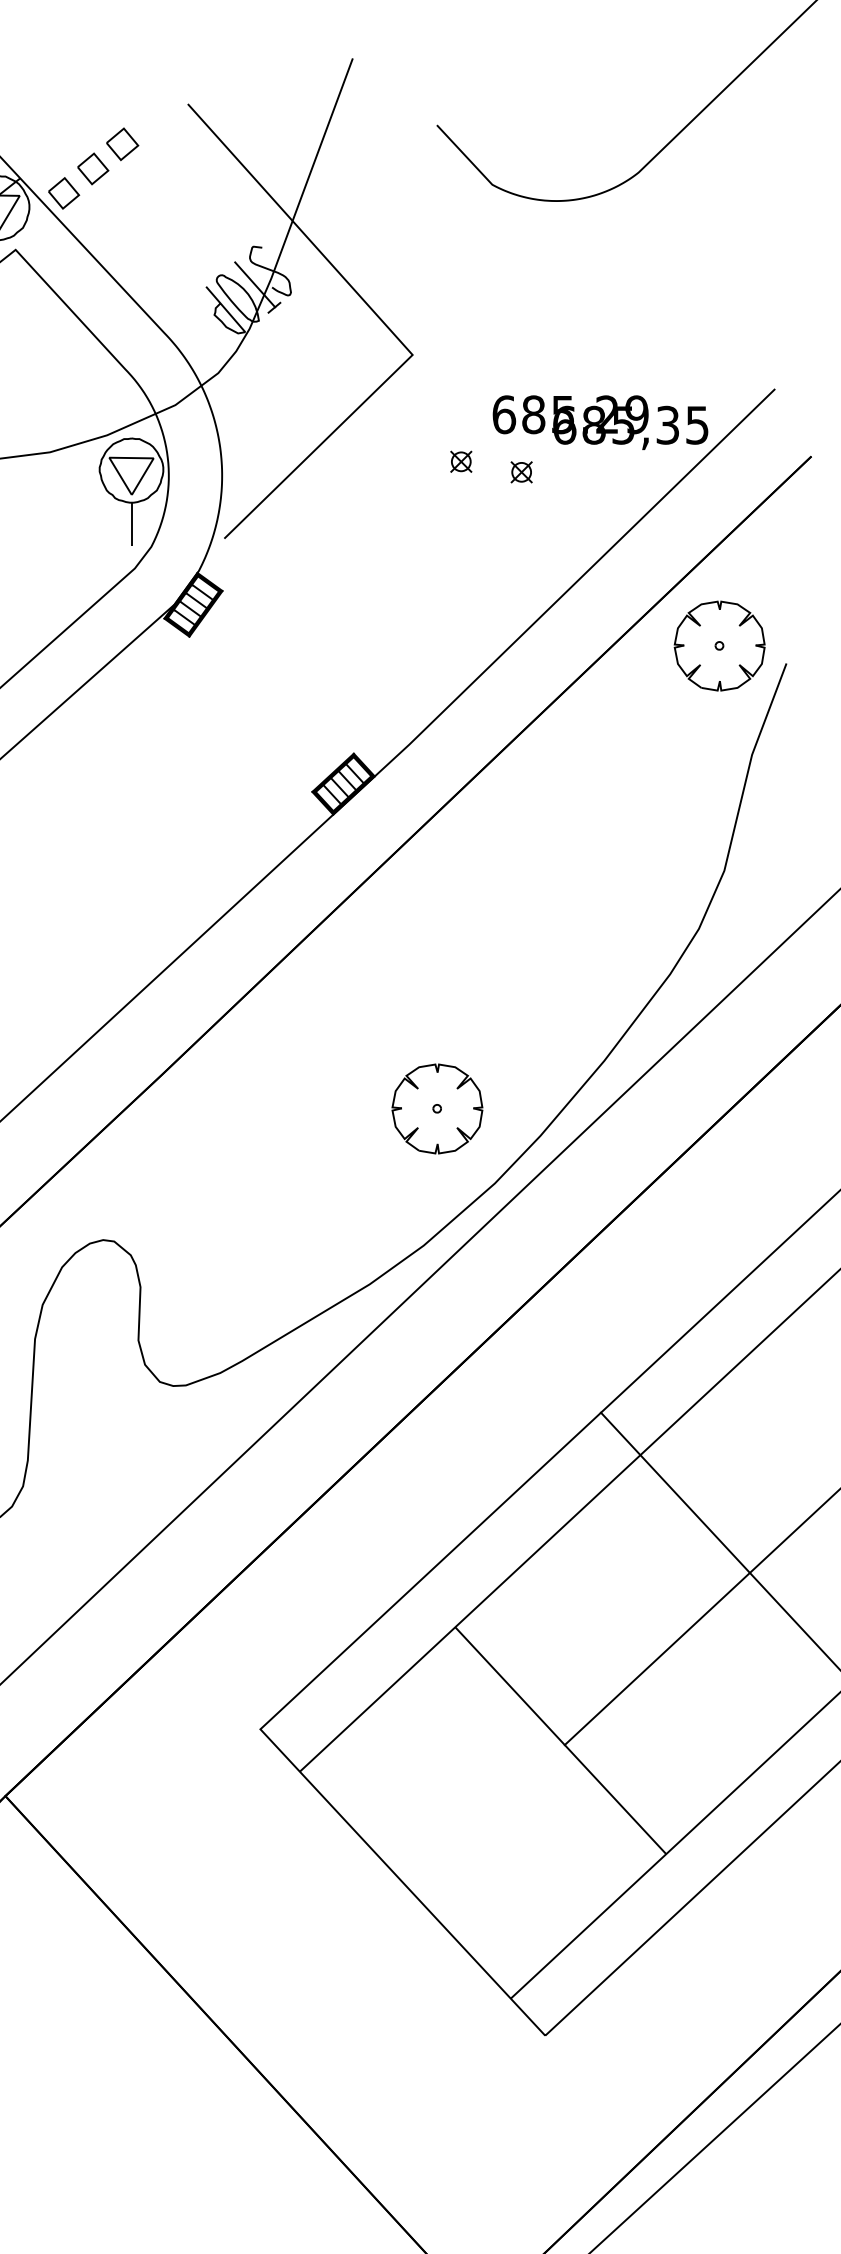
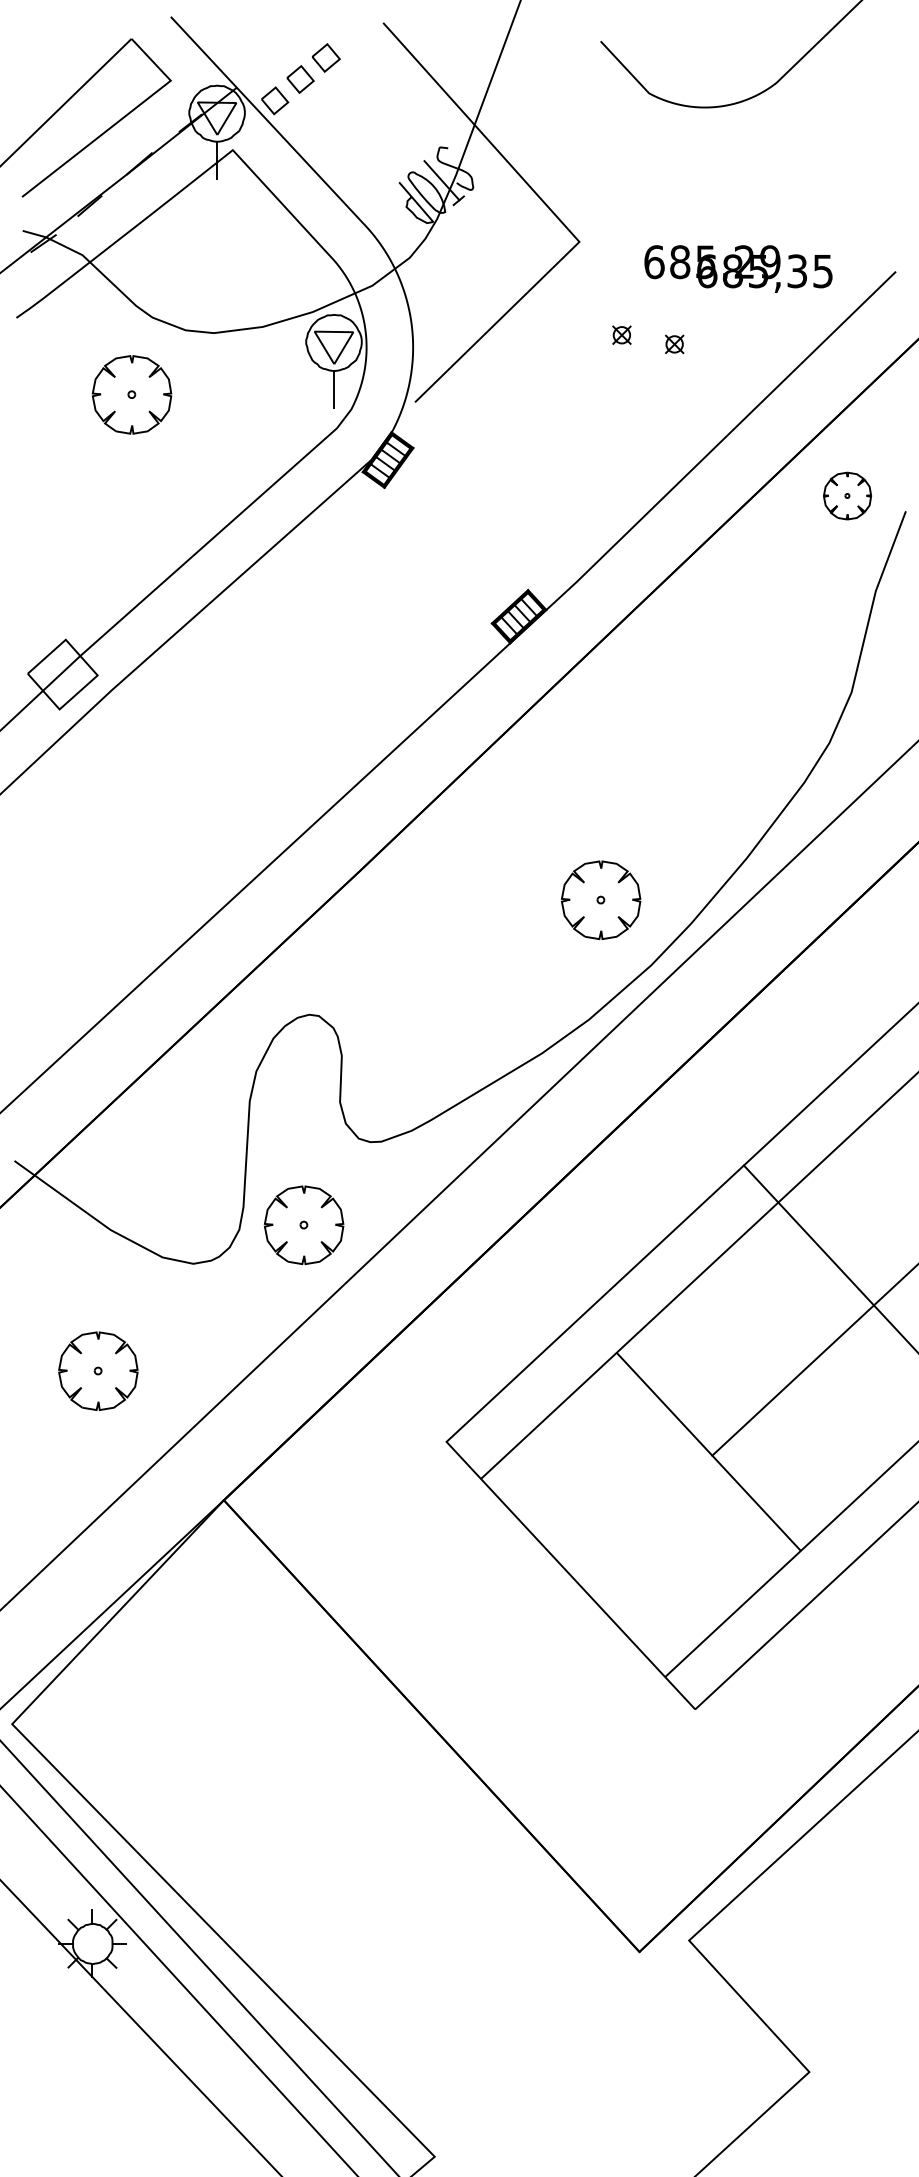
text: (600, 422) -> (738, 268), moved
part: (719, 645) -> (847, 495), size x0.6
part: (96, 1481) -> (303, 1225), added

